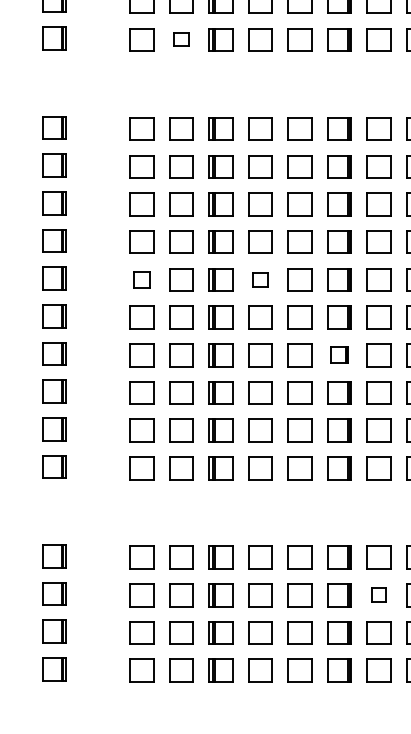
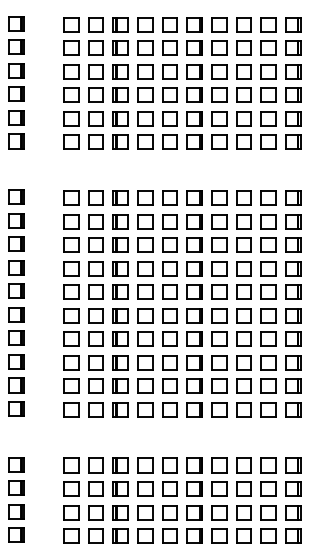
part: (180, 38) -> (95, 141), size x1.67
part: (142, 278) -> (71, 291), size x1.43
part: (260, 278) -> (145, 291), size x1.67
part: (339, 354) -> (194, 338), size x1.43
part: (379, 594) -> (219, 488), size x1.67

